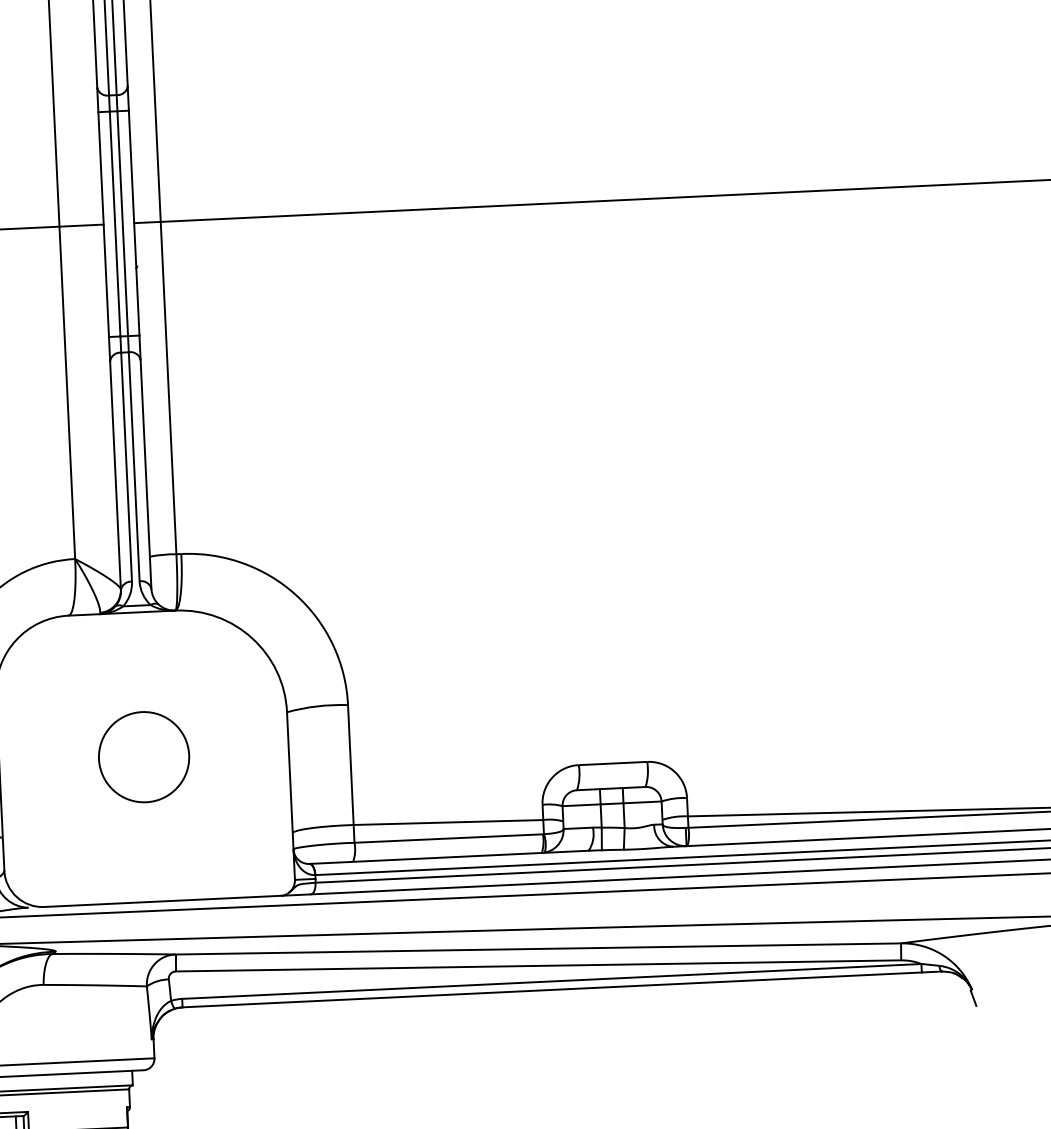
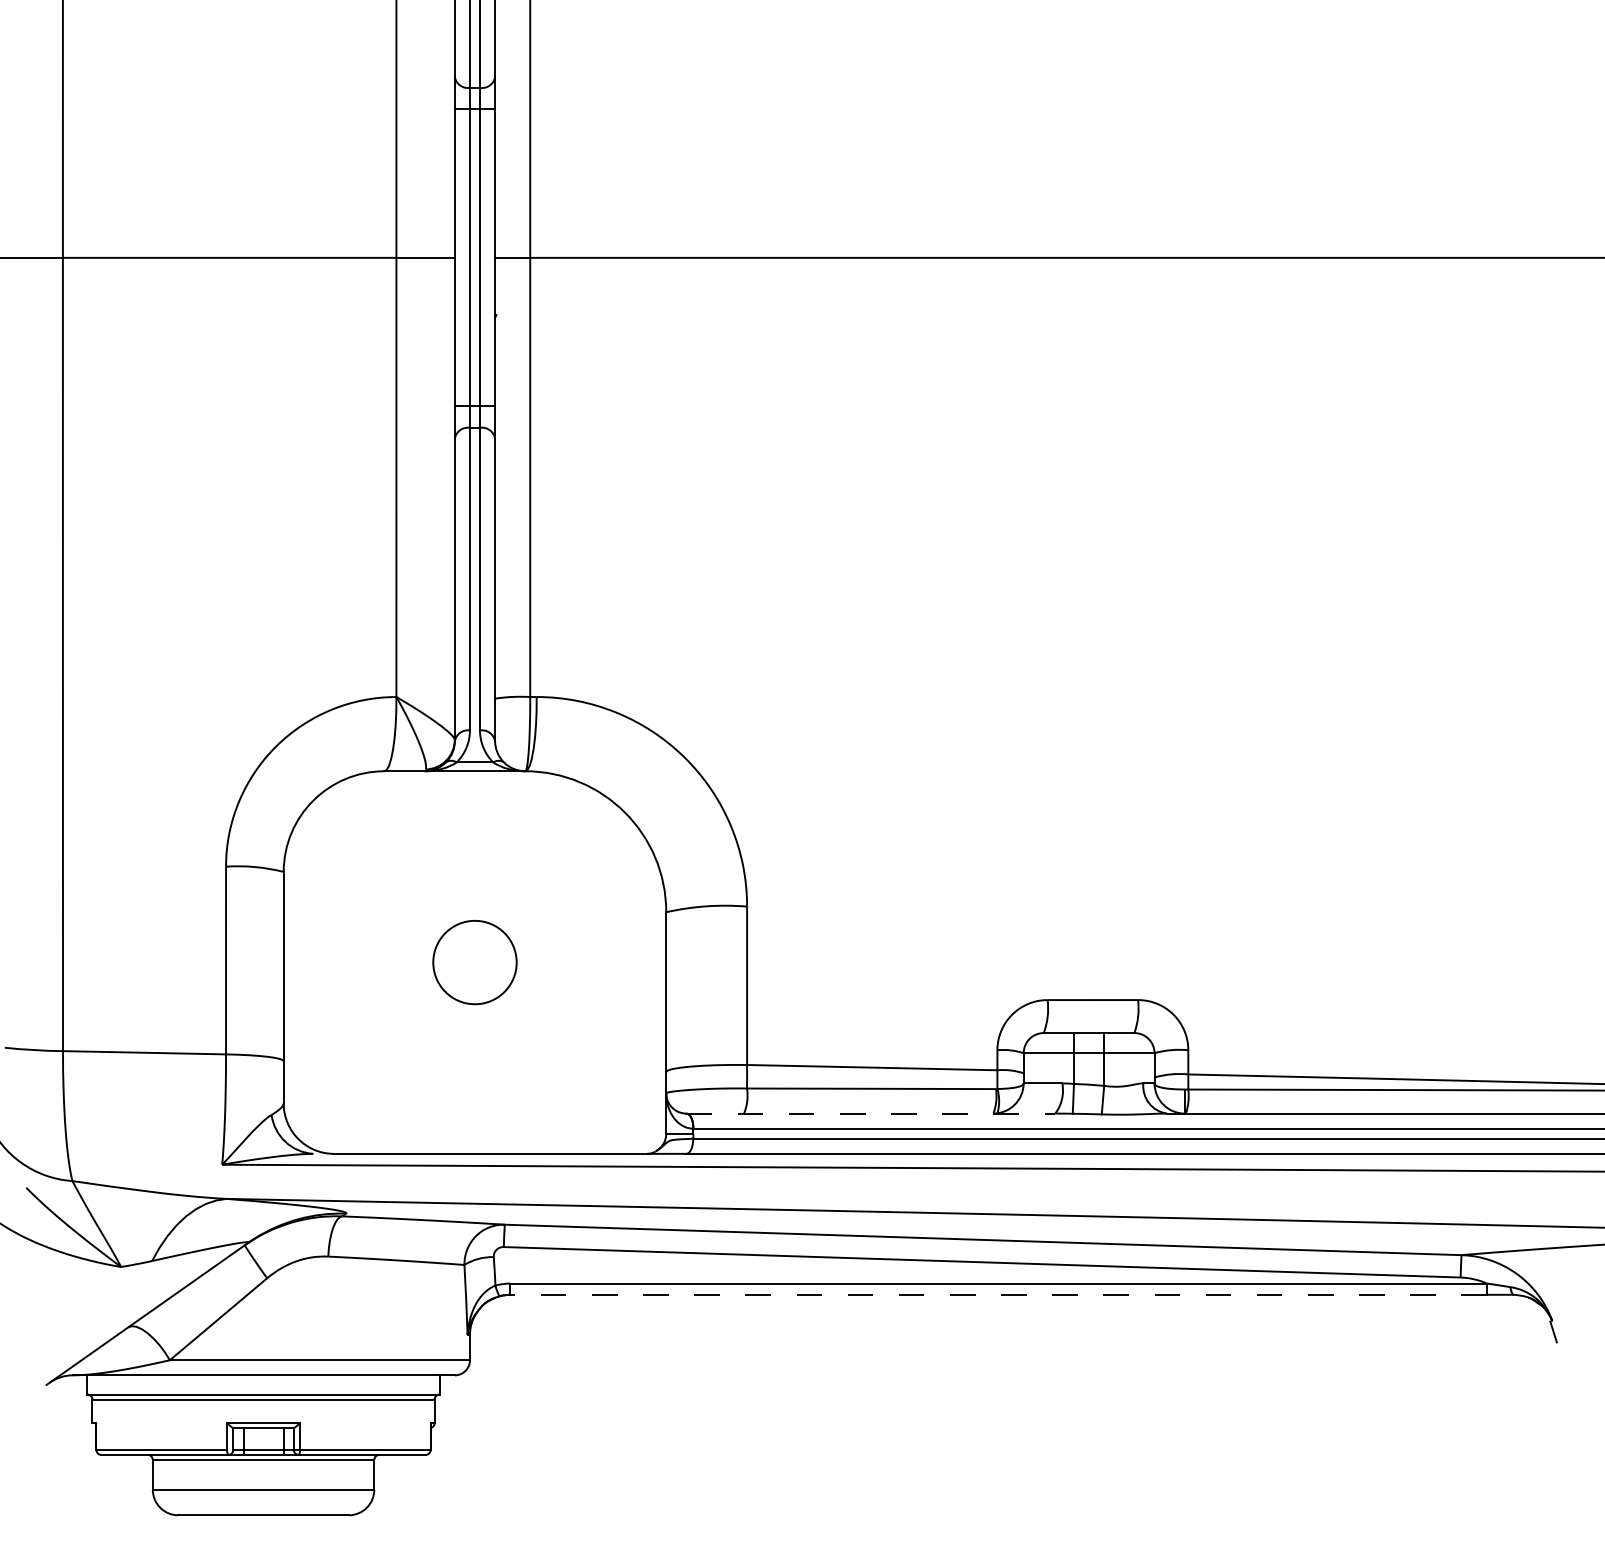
circle: (143, 757) -> (474, 962), size x0.7
line: (449, 857) -> (871, 1113), solid -> dashed
line: (552, 989) -> (998, 1294), solid -> dashed

